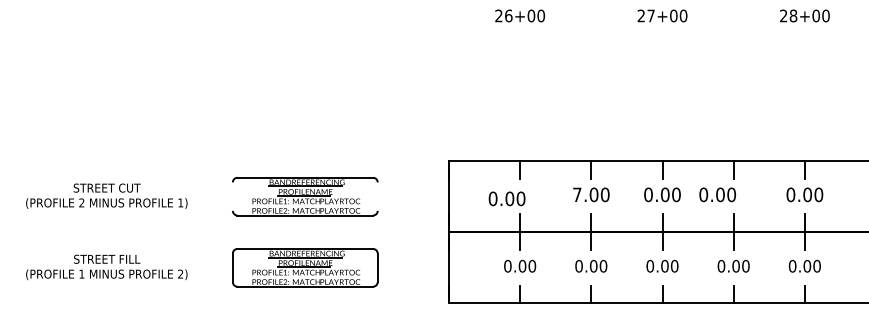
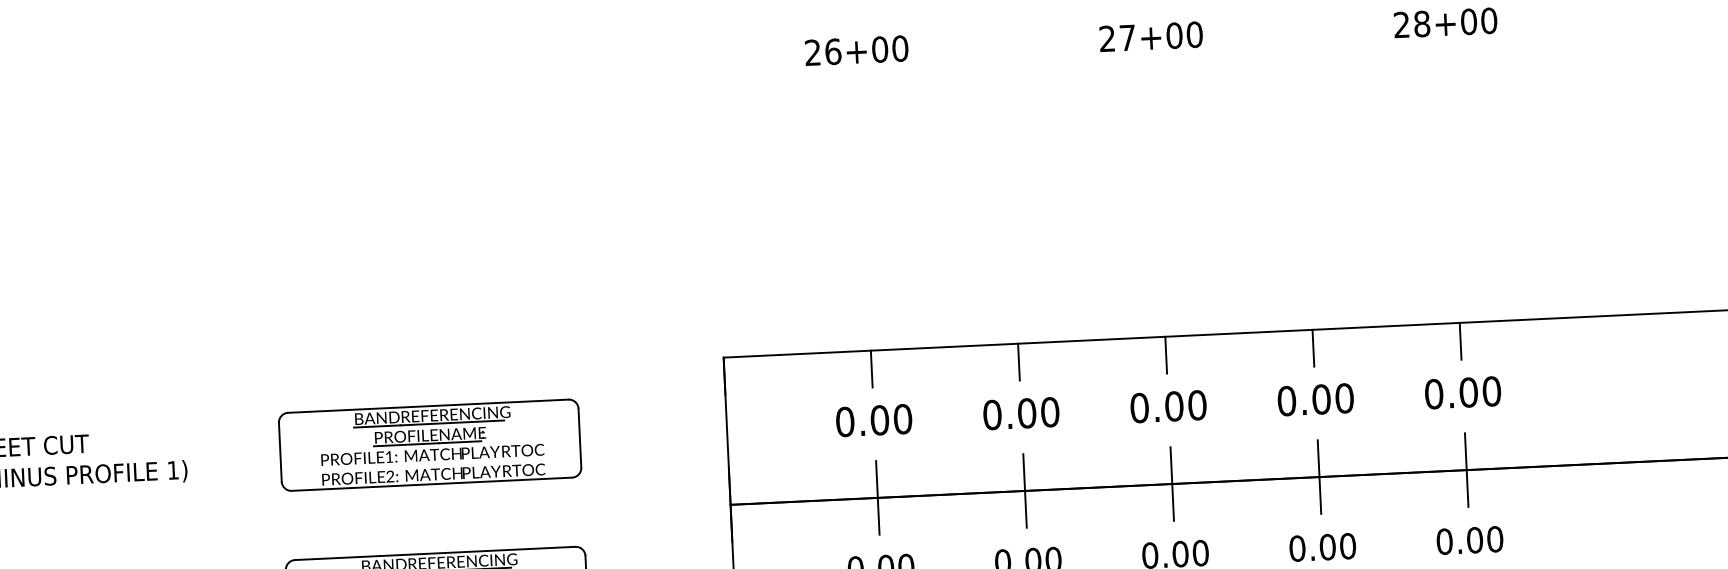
text: (577, 194) -> (992, 414), 7.00 -> 0.00
text: (717, 194) -> (1315, 399), moved
line: (232, 196) -> (279, 452), added
line: (377, 196) -> (579, 437), added
text: (506, 198) -> (872, 419), moved

